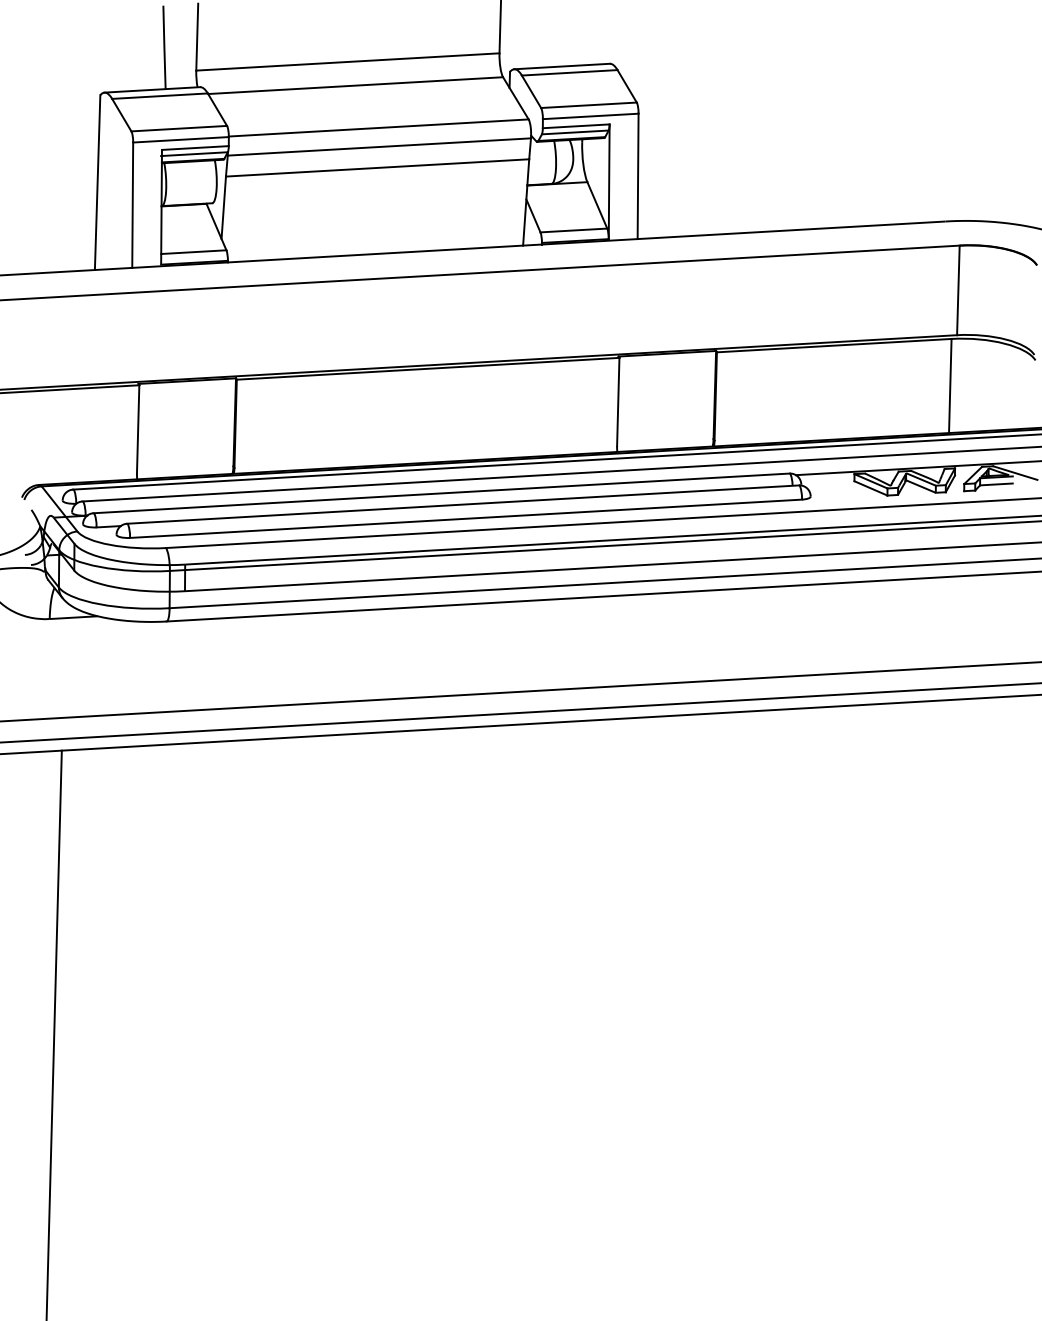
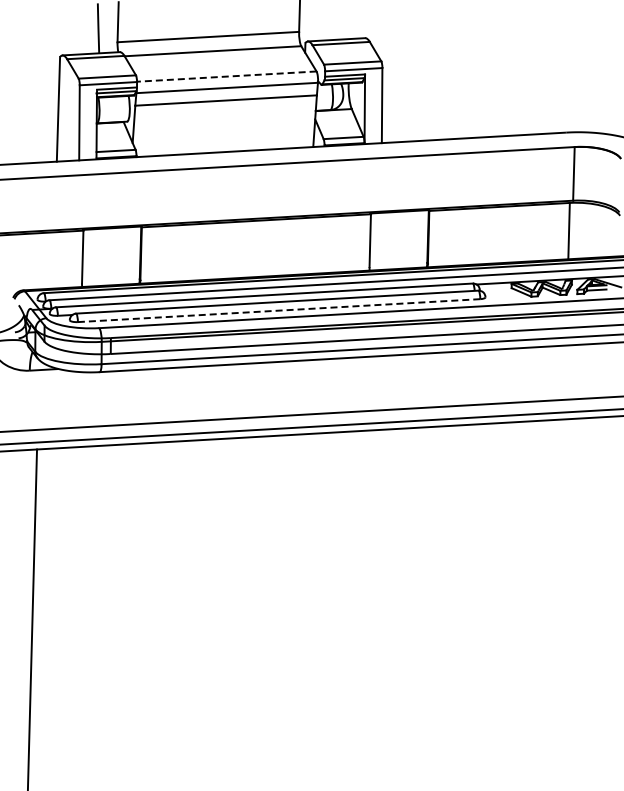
line: (378, 127) -> (226, 76), solid -> dashed
line: (466, 518) -> (279, 310), solid -> dashed

